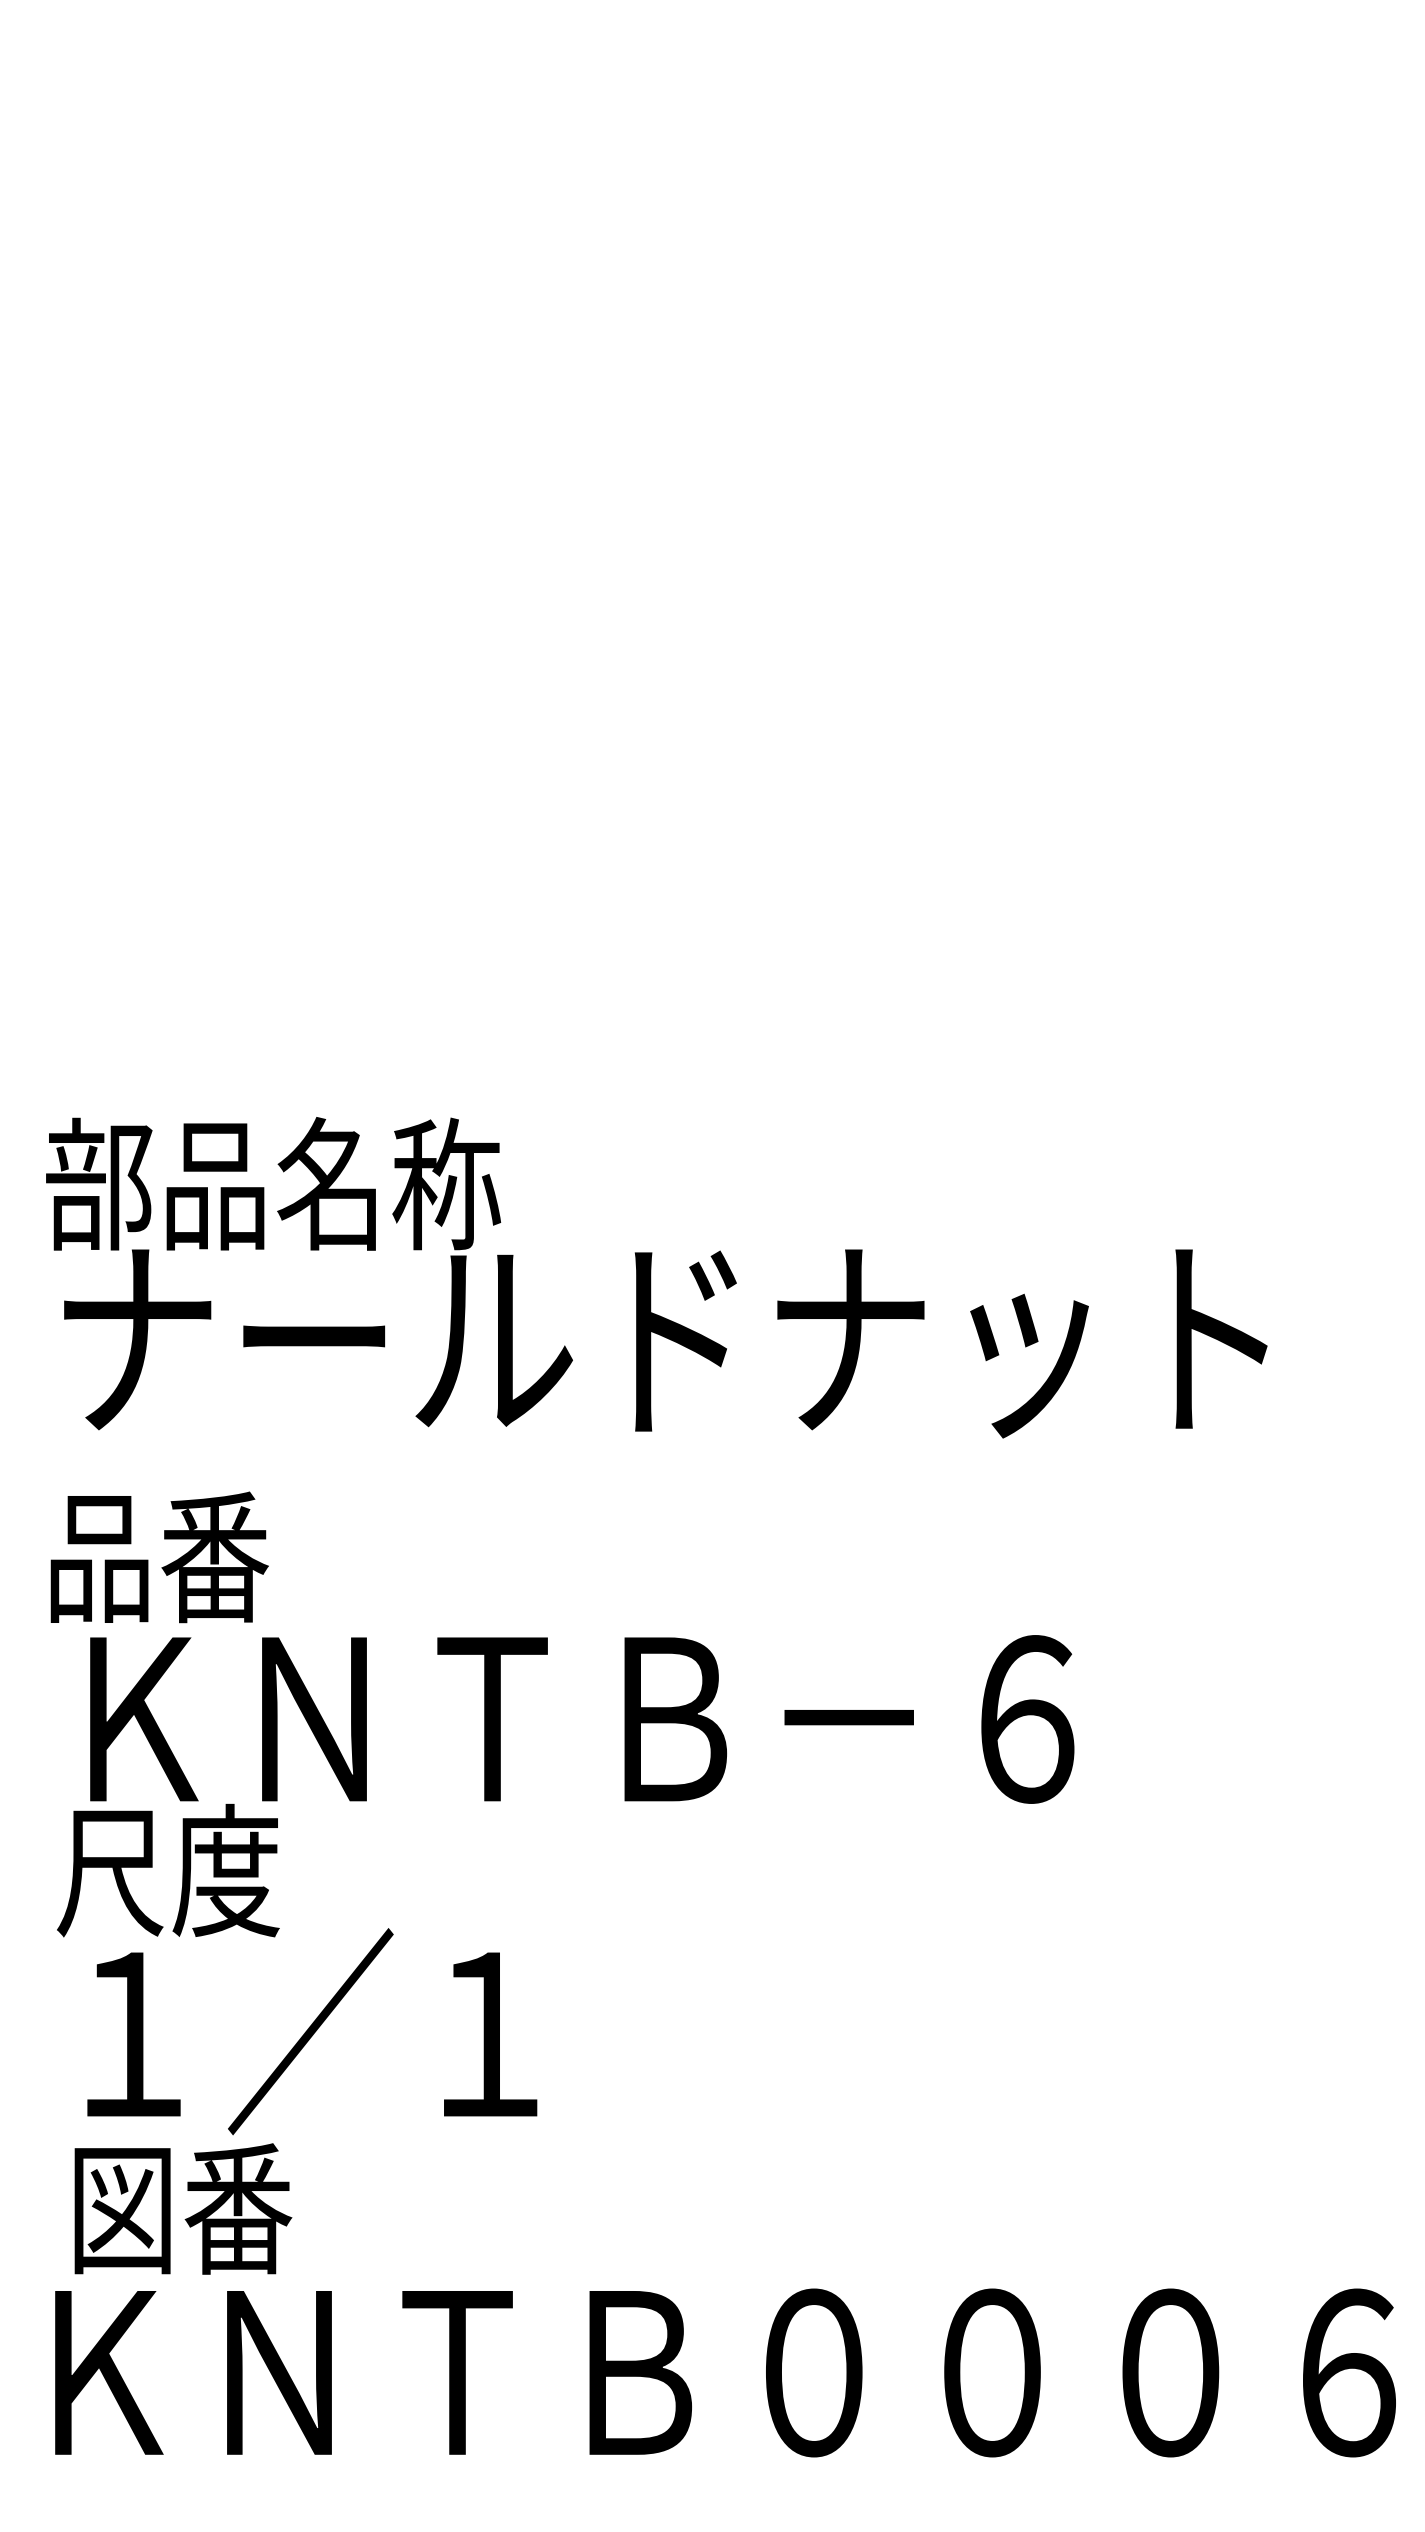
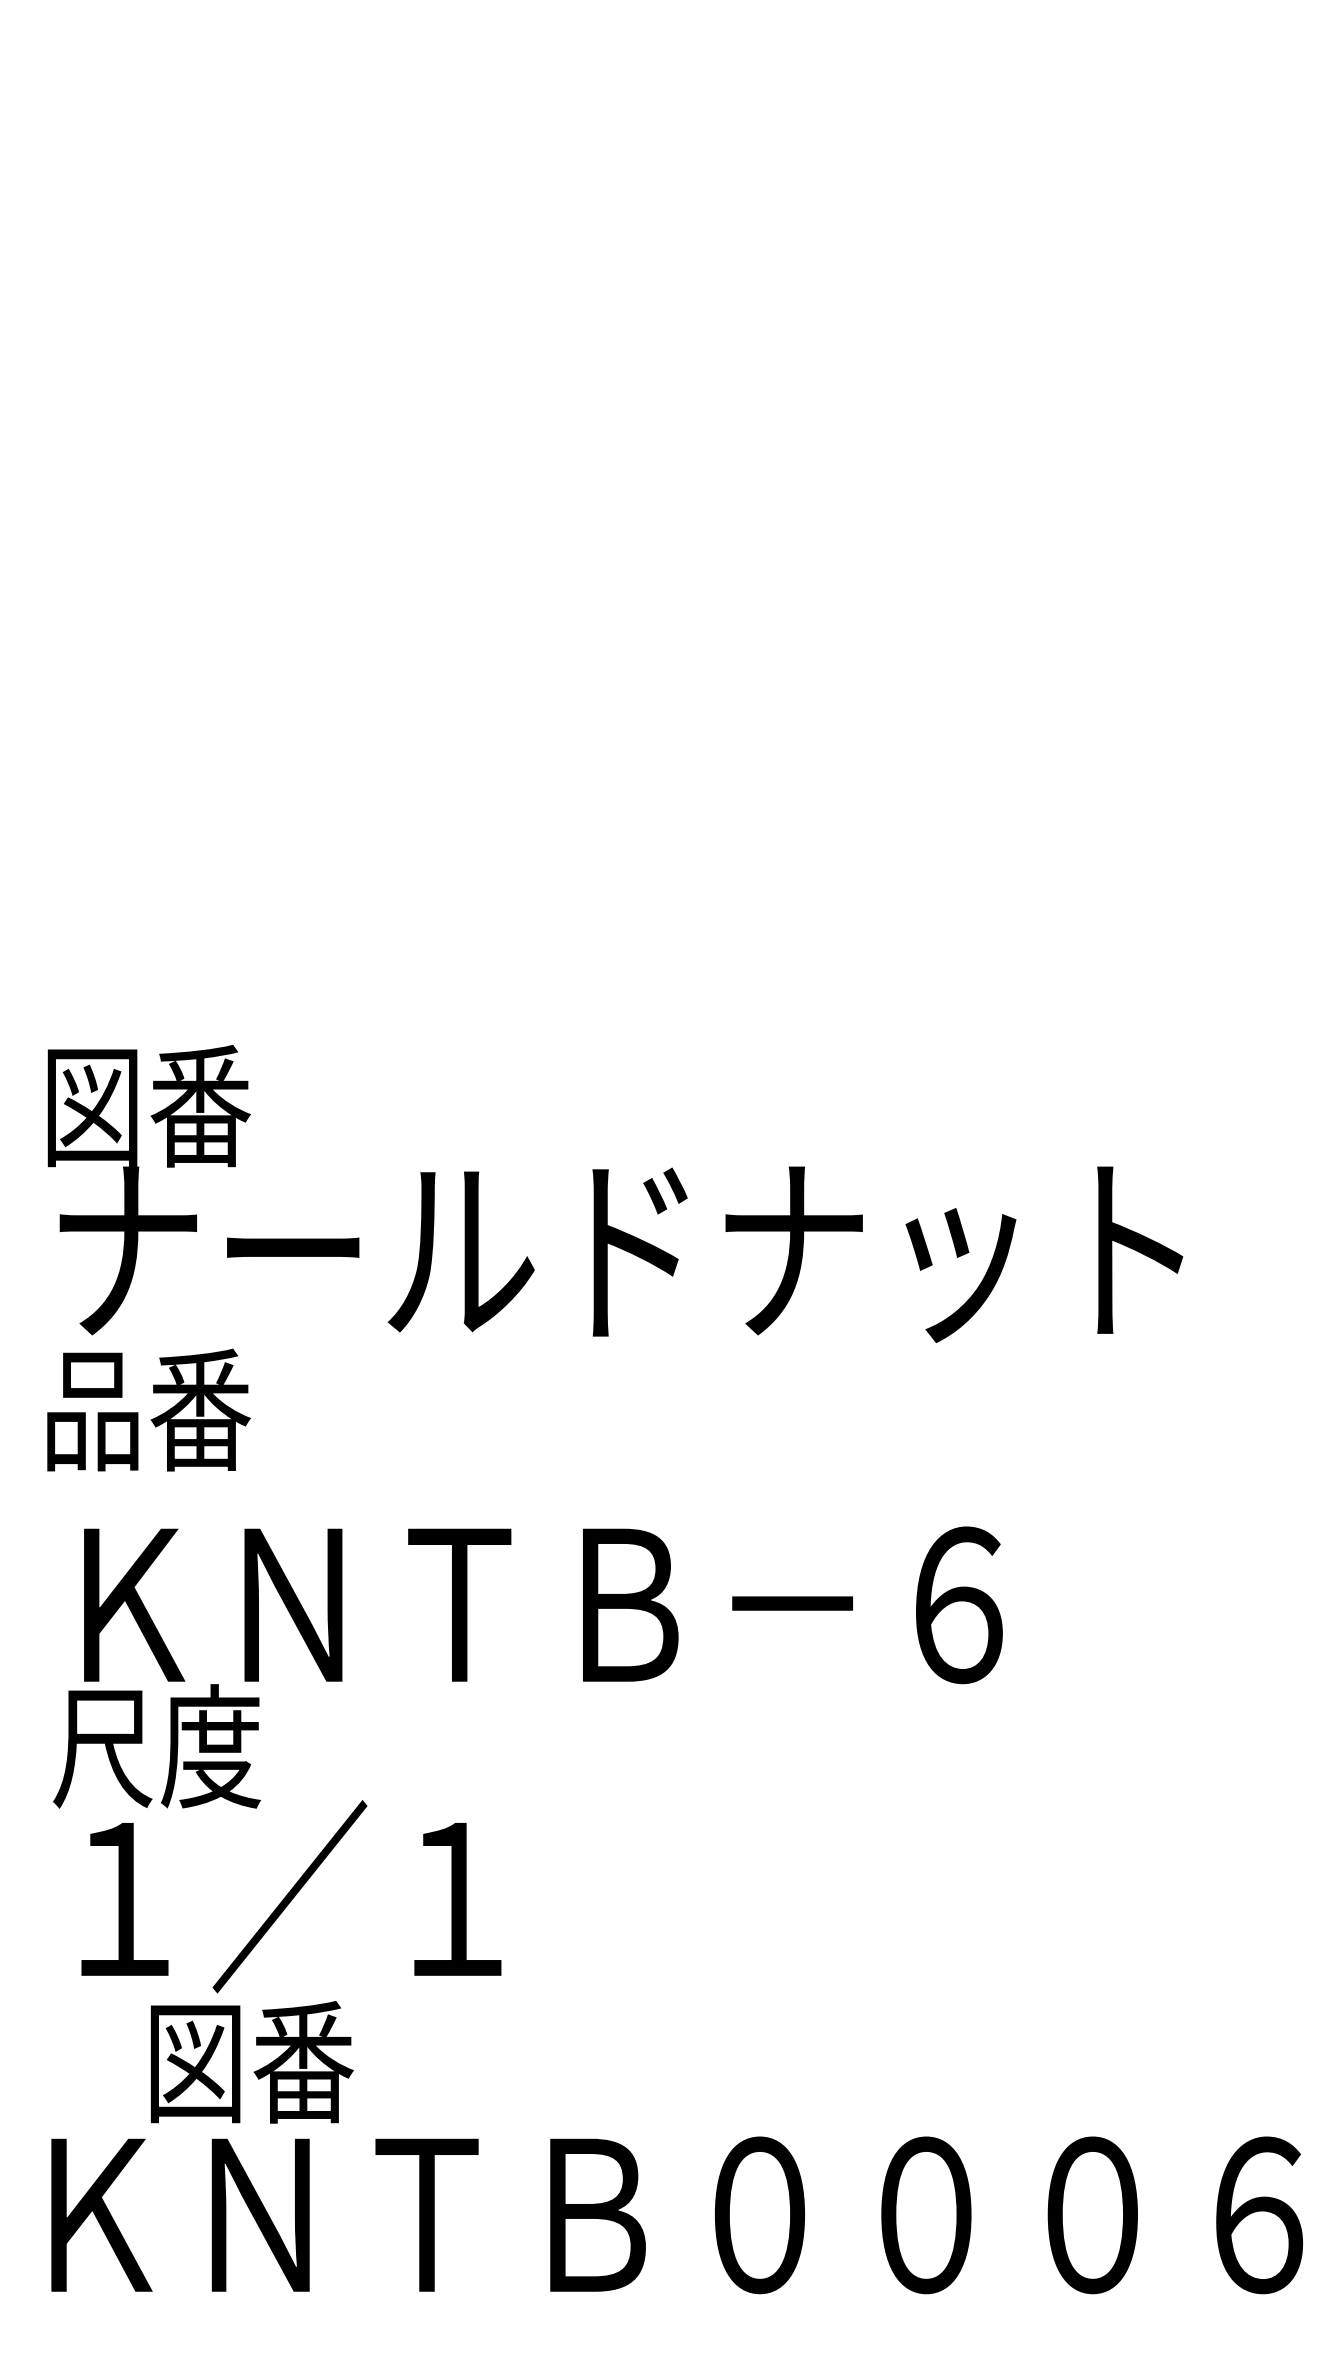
text: (273, 1183) -> (255, 1104), 部品名称 -> 図番
text: (159, 1557) -> (148, 1410), moved
text: (183, 2208) -> (252, 2061), moved

